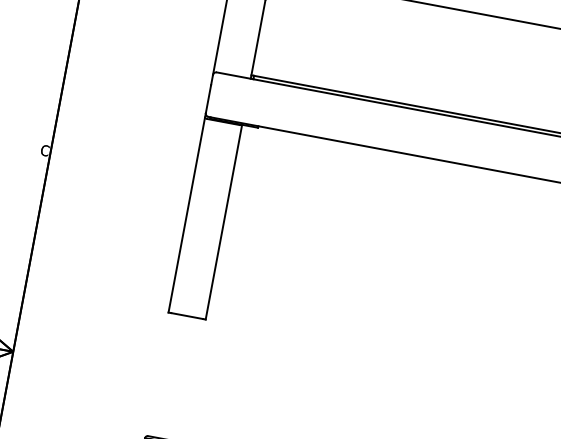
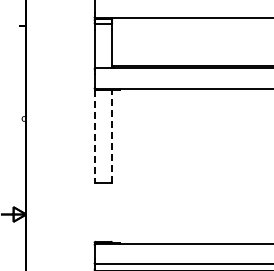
line: (186, 215) -> (94, 136), solid -> dashed
line: (224, 222) -> (112, 136), solid -> dashed

